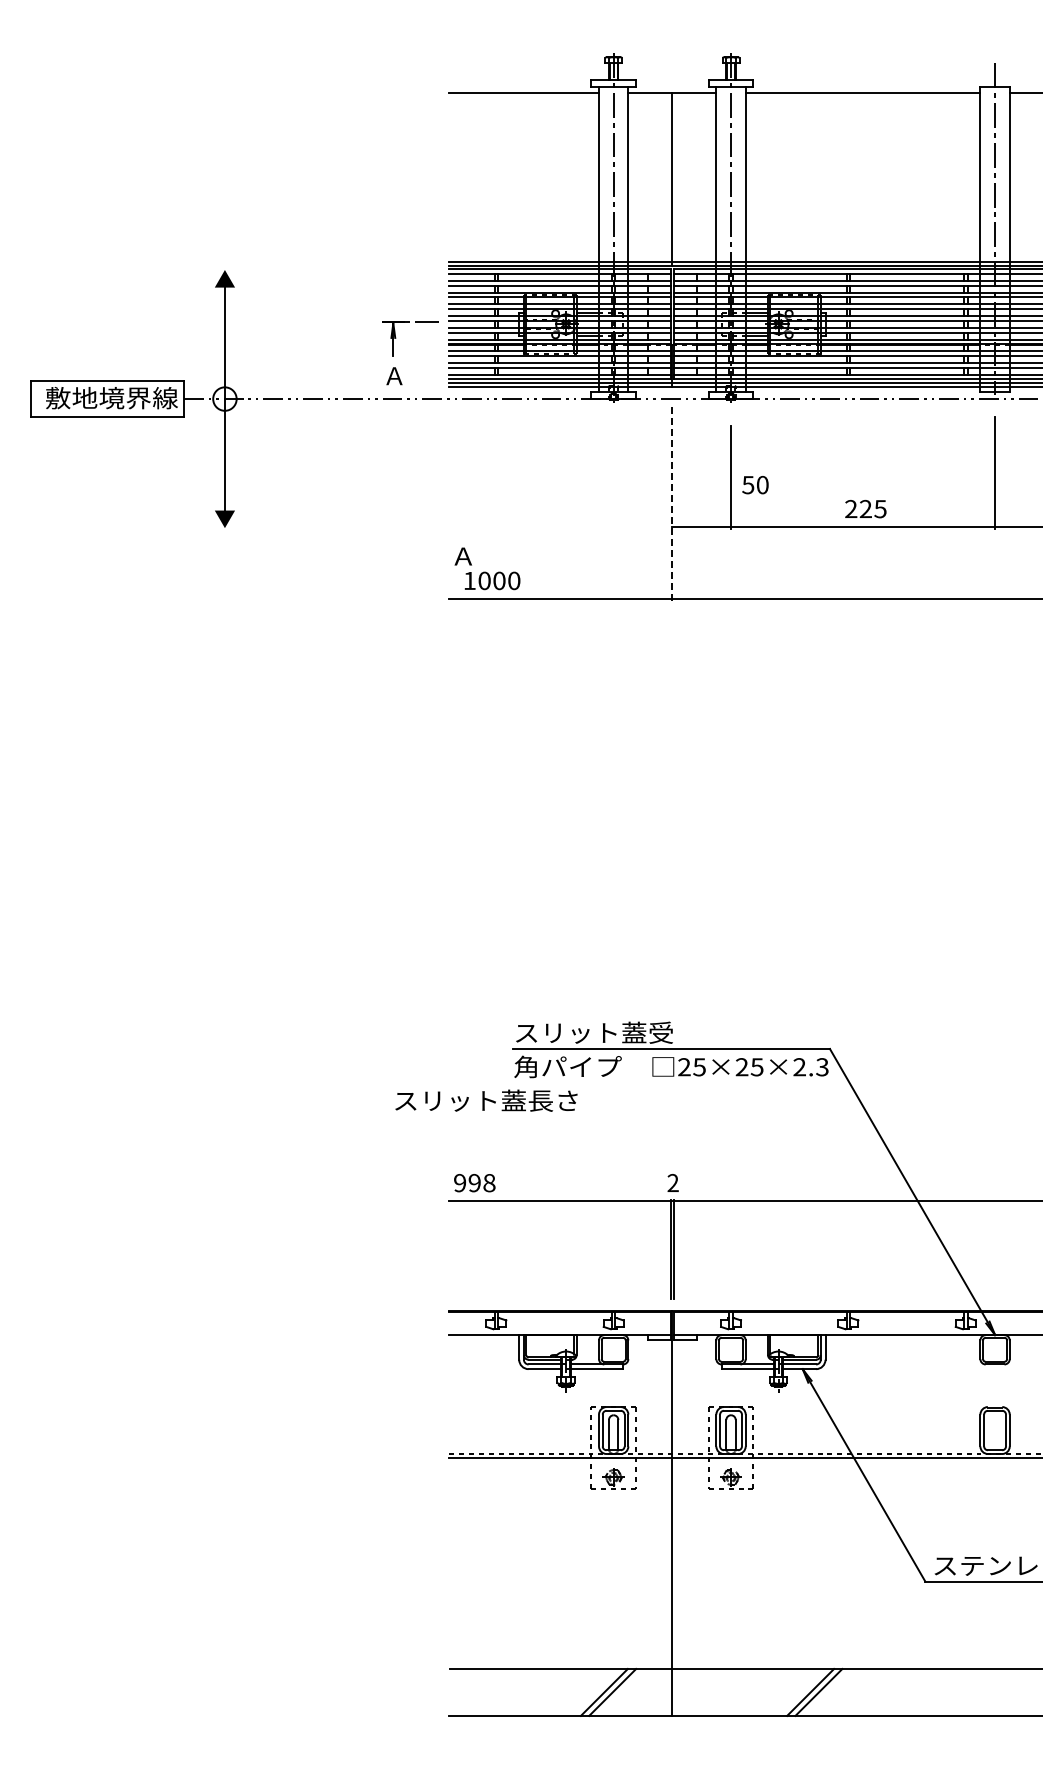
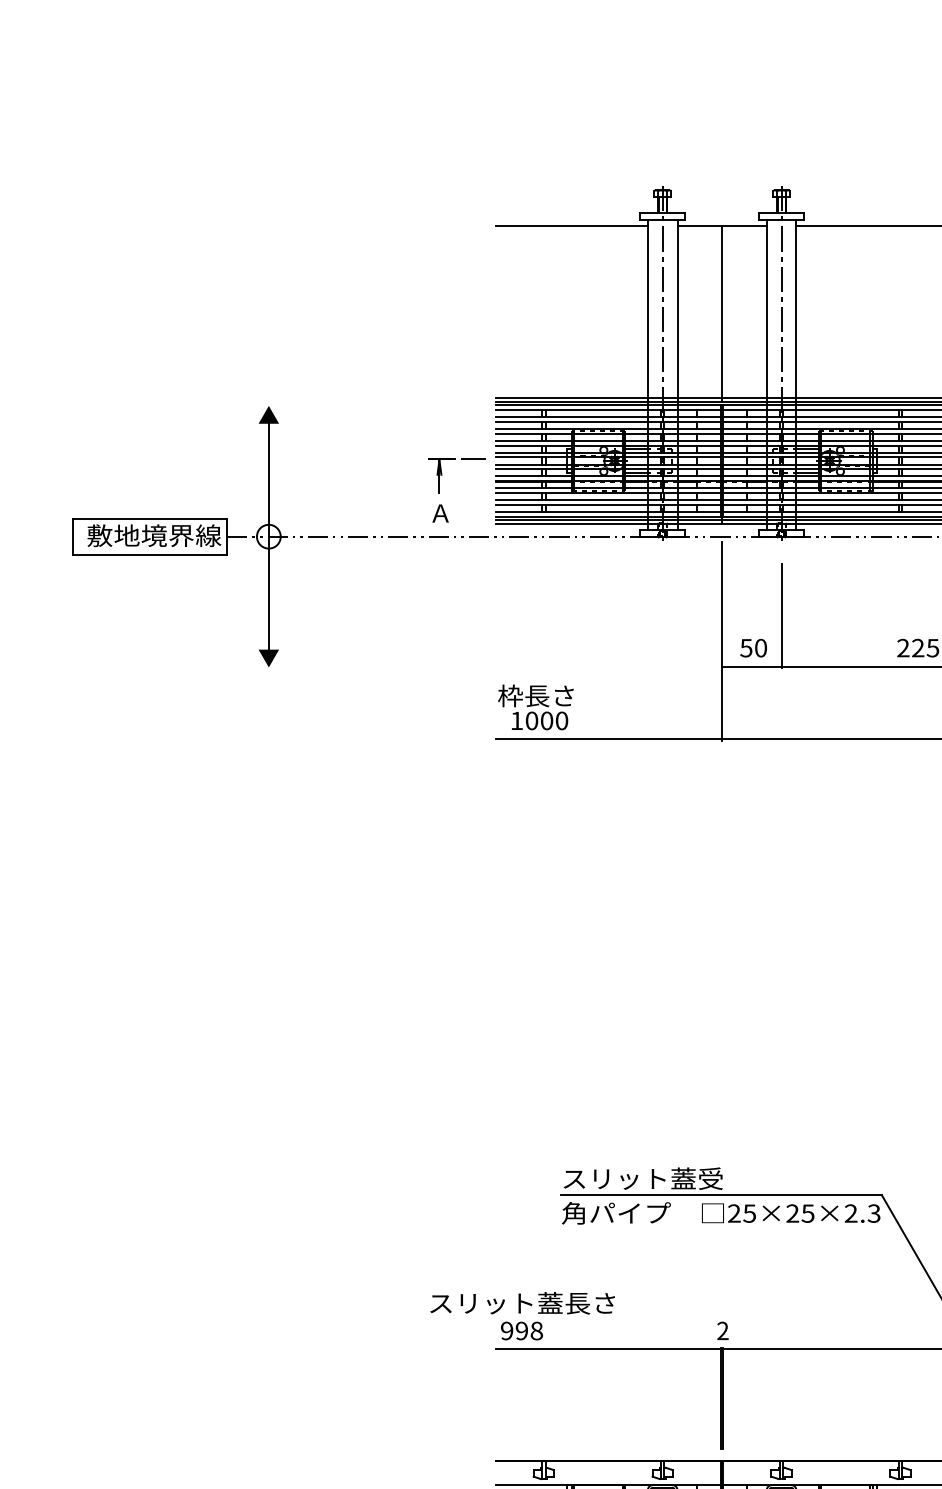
text: (755, 485) -> (753, 648), moved
line: (672, 502) -> (722, 641), dashed -> solid
text: (488, 556) -> (535, 696), Ａ -> 枠長さ
text: (486, 1100) -> (522, 1303), moved

